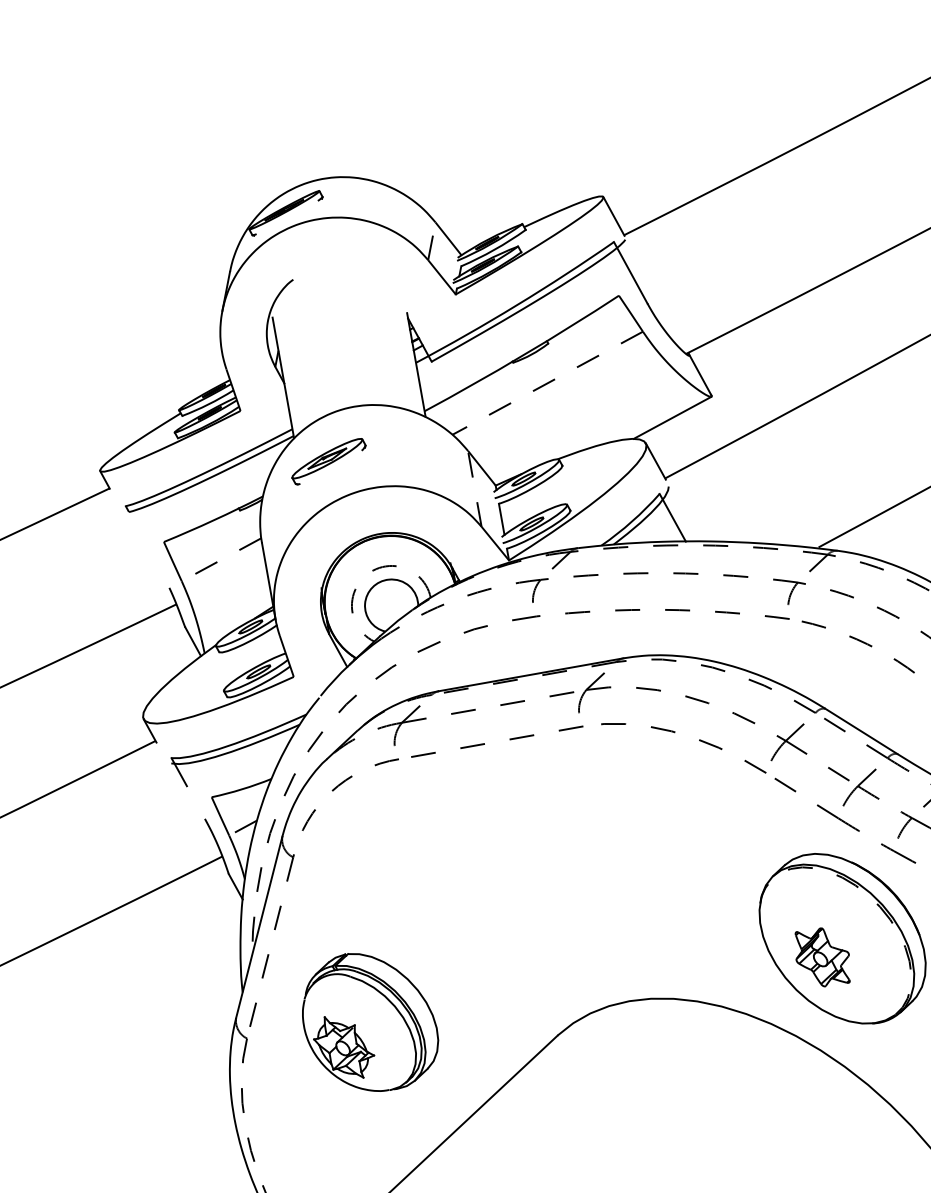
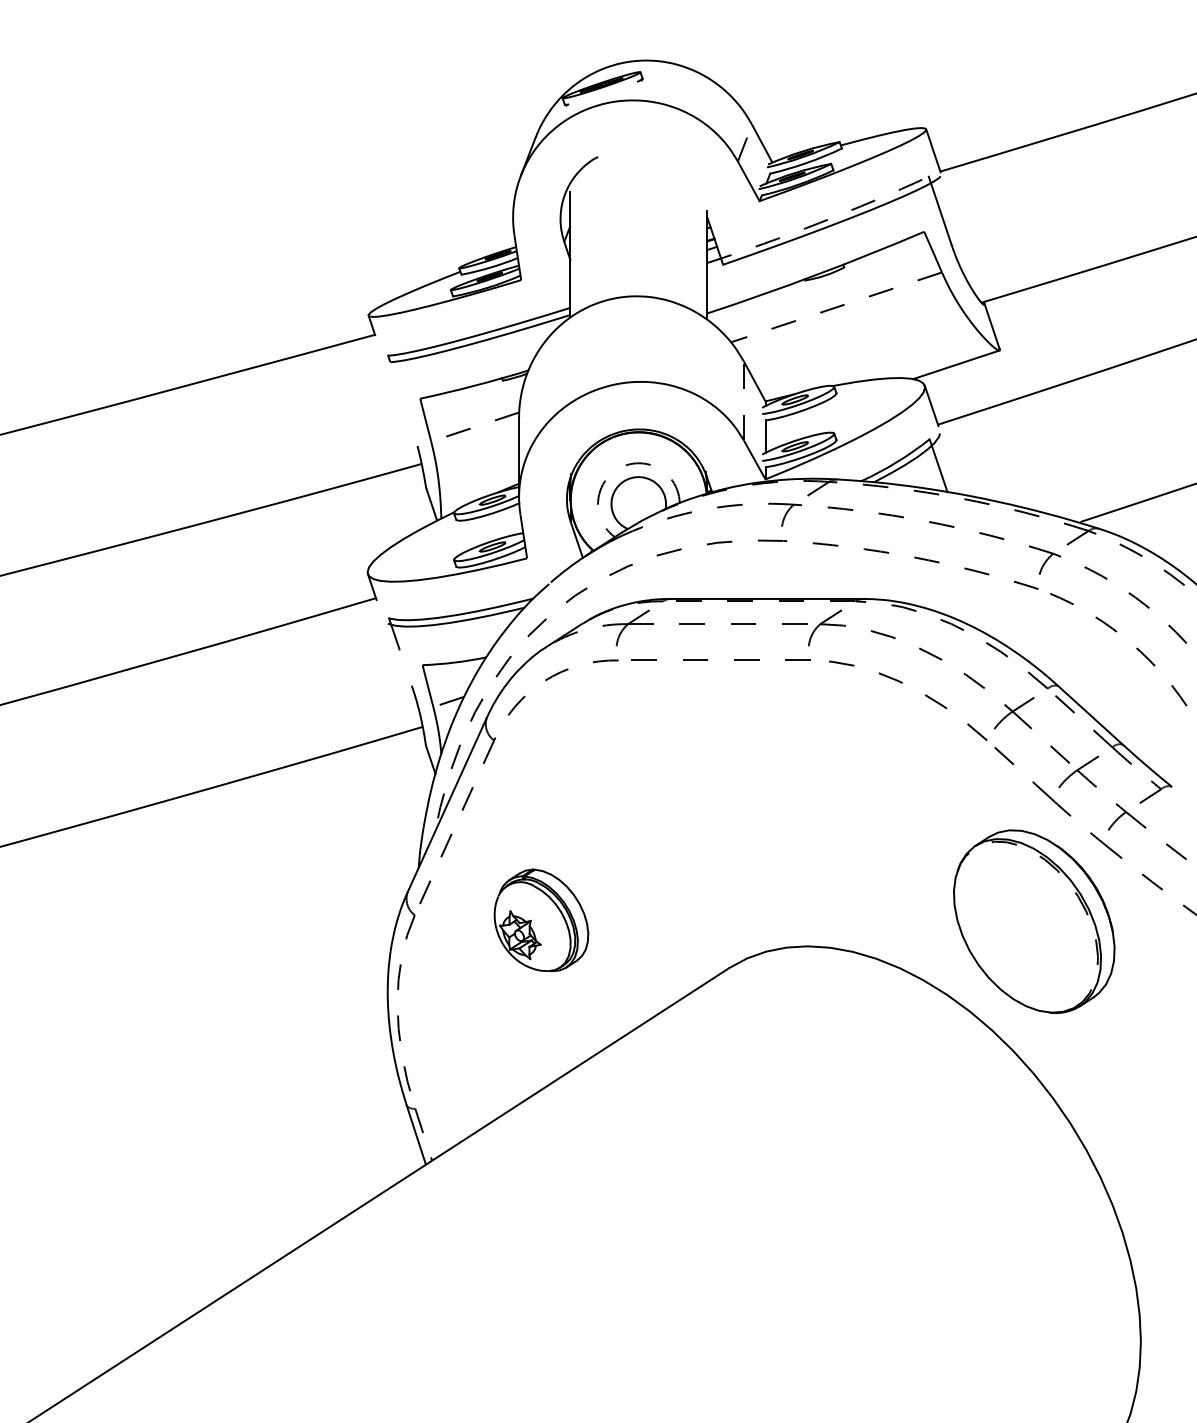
arc: (517, 305) -> (819, 223), solid -> dashed
part: (328, 460) -> (601, 346), removed
part: (822, 957) -> (1010, 936), removed
part: (369, 1020) -> (541, 919), size x0.7

